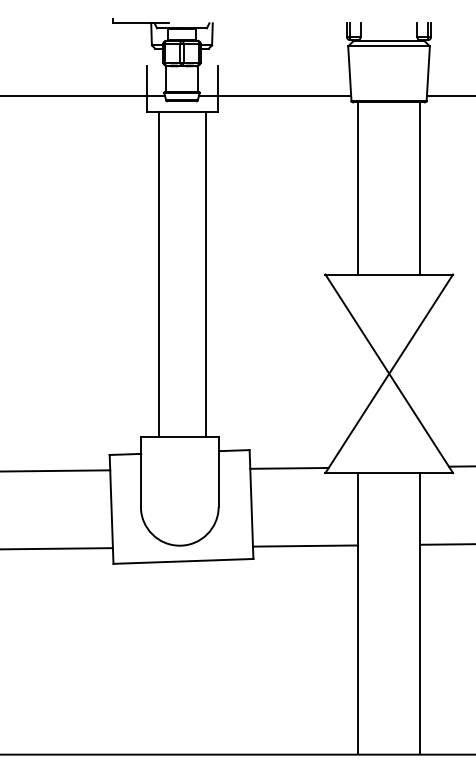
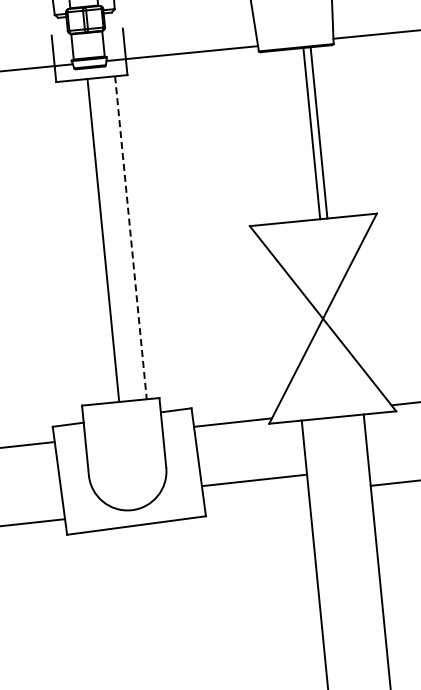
line: (358, 188) -> (312, 133), moved
line: (420, 188) -> (319, 132), moved
line: (159, 274) -> (103, 240), moved
line: (205, 275) -> (130, 238), solid -> dashed
line: (305, 545) -> (254, 479), moved

